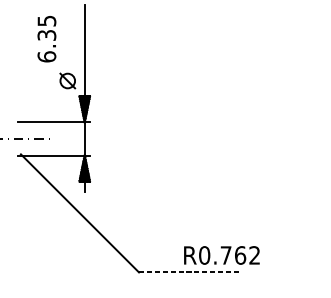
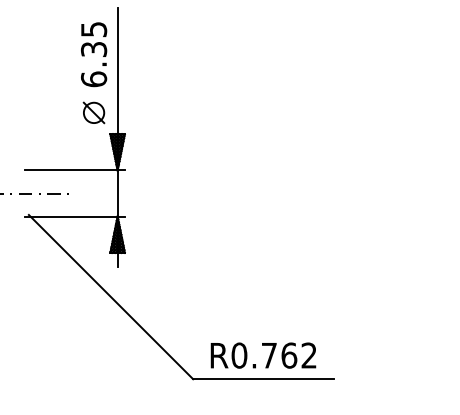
text: (47, 39) -> (94, 54), moved
text: (221, 255) -> (263, 355), moved
line: (190, 272) -> (264, 379), dashed -> solid

